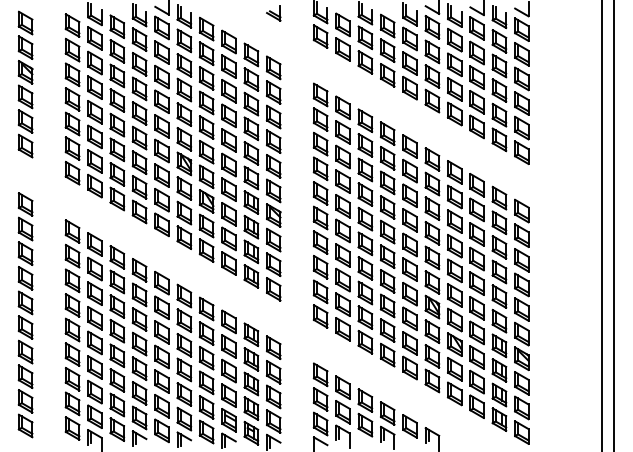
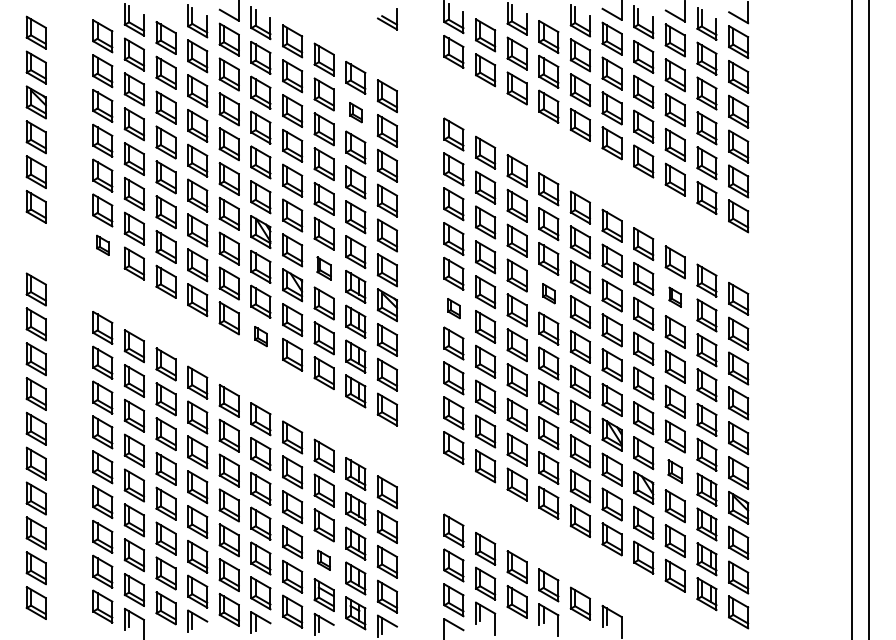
part: (251, 79) -> (355, 112), size x0.6
part: (72, 173) -> (102, 245), size x0.6
part: (228, 189) -> (323, 268), size x0.7
part: (387, 207) -> (548, 293), size x0.6
part: (476, 210) -> (674, 297), size x0.6
part: (320, 217) -> (453, 308), size x0.6
part: (184, 237) -> (260, 336), size x0.6
part: (476, 333) -> (674, 471), size x0.7
part: (228, 395) -> (323, 560), size x0.6

